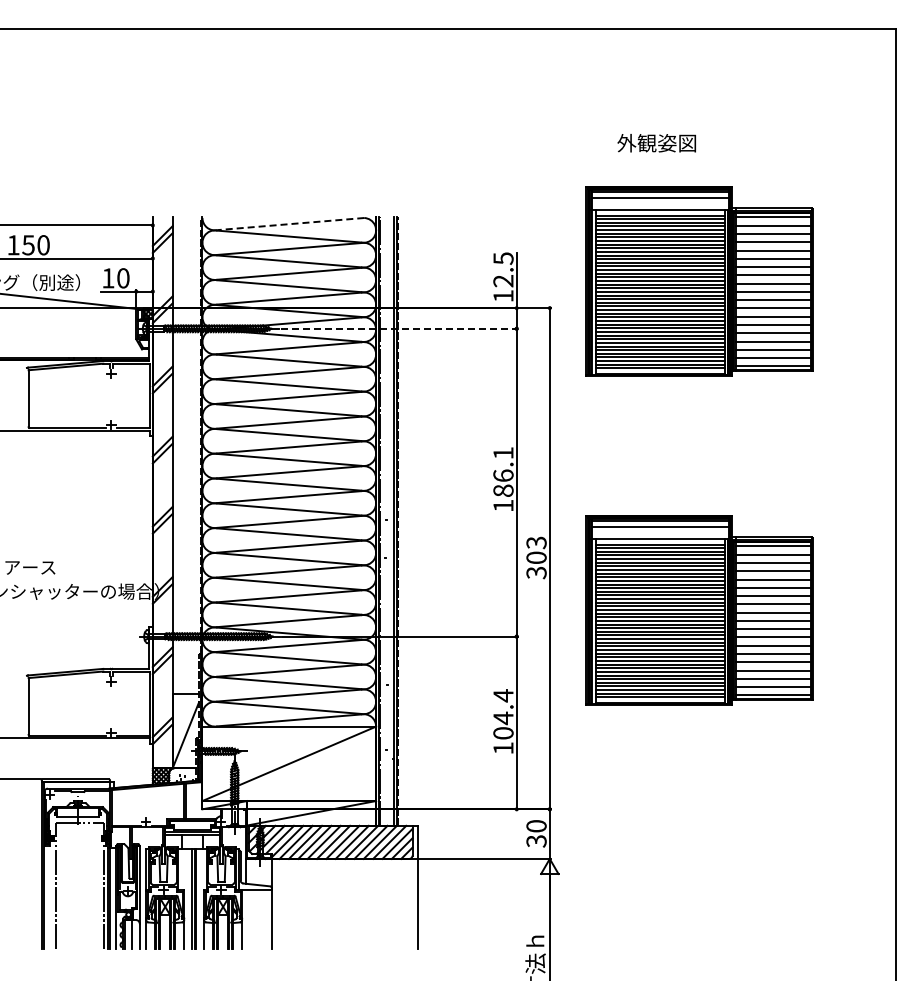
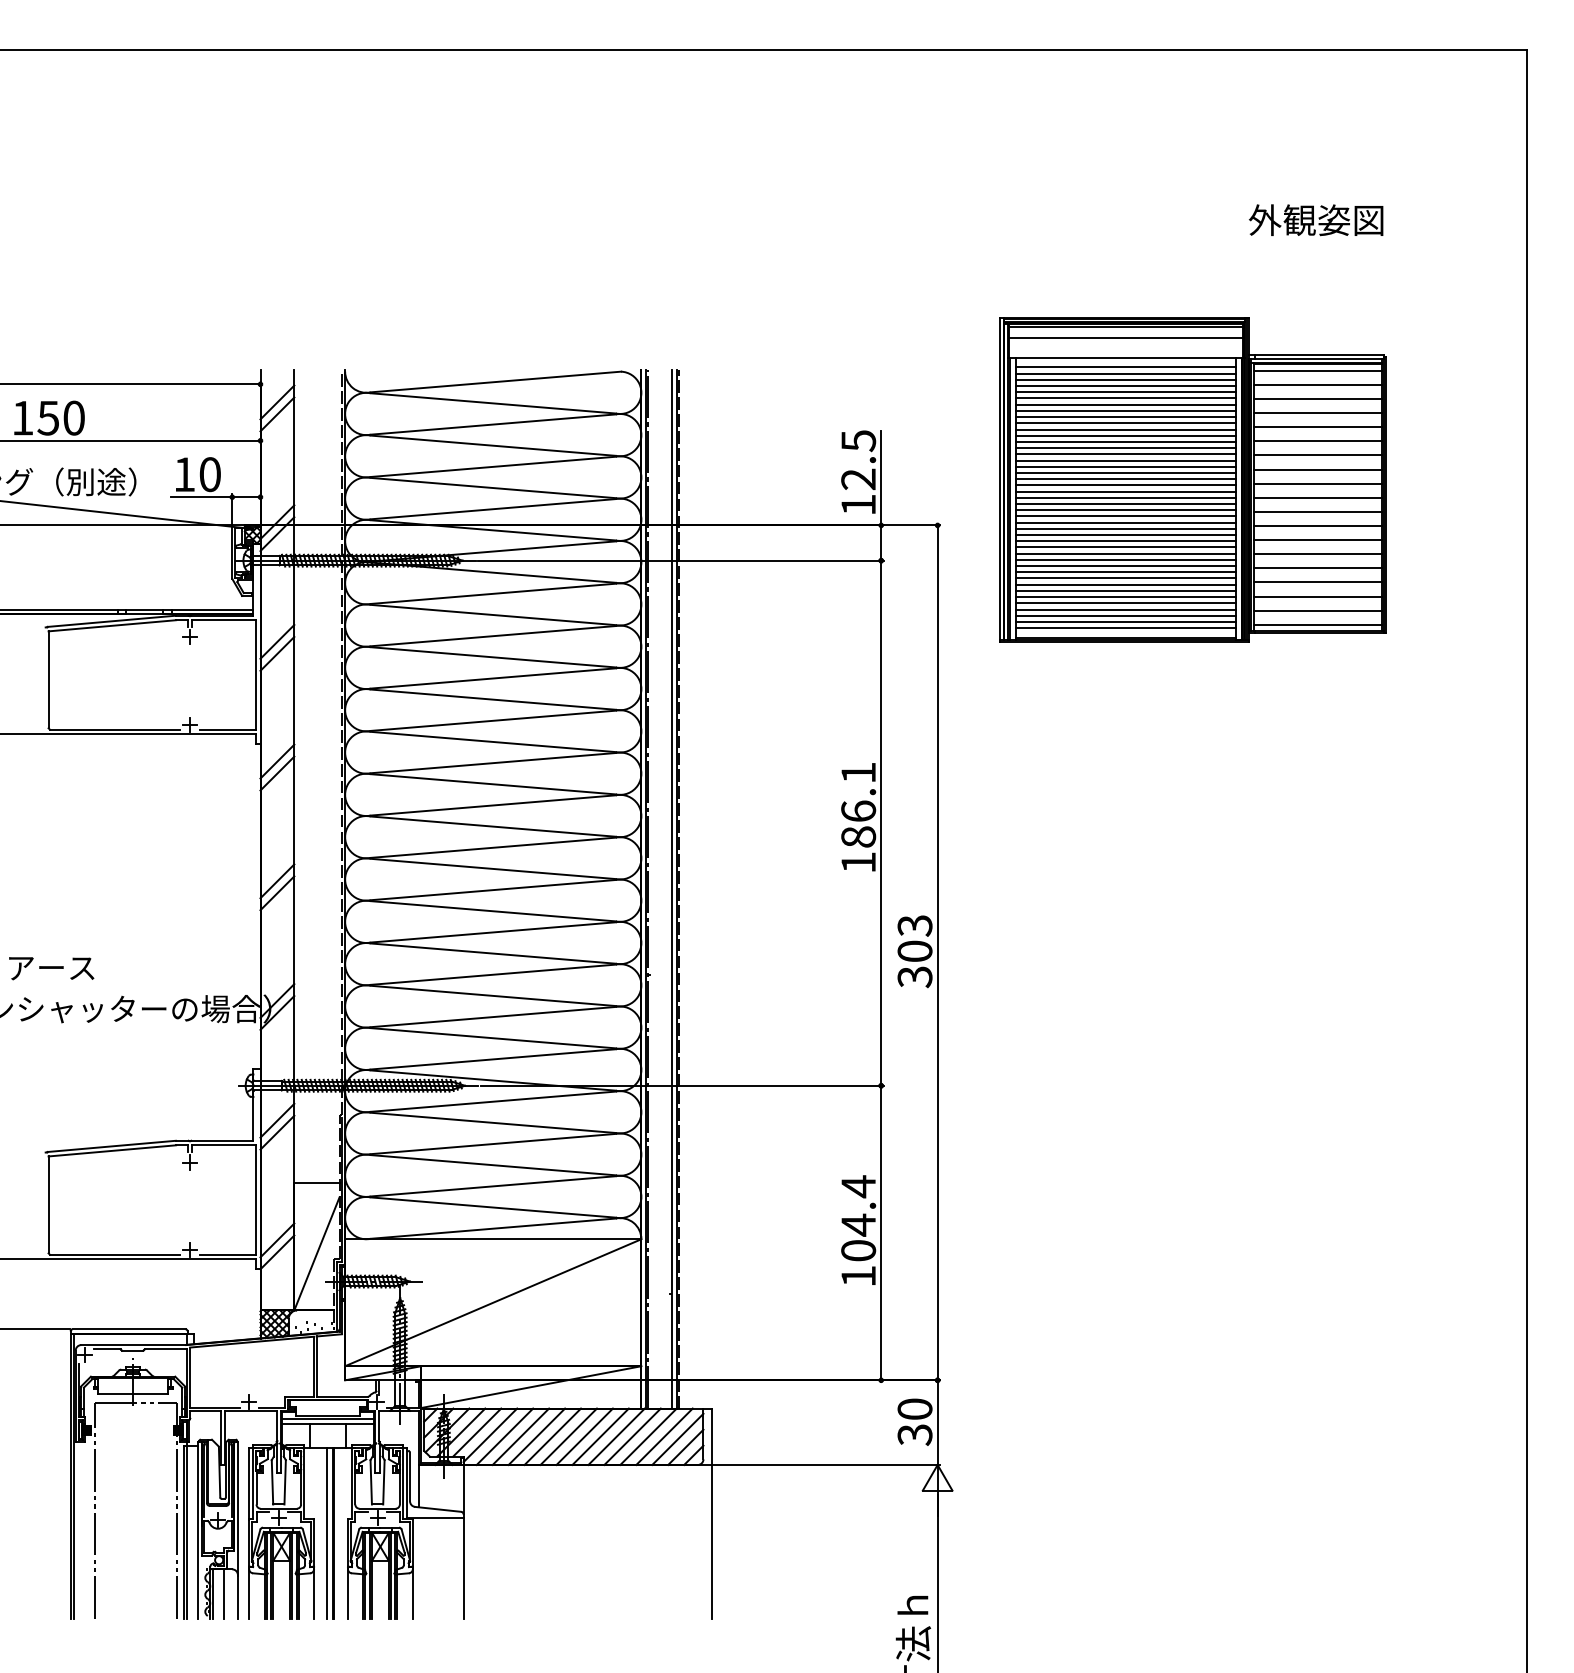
text: (656, 143) -> (1315, 220), moved
line: (290, 224) -> (495, 382), dashed -> solid
line: (399, 328) -> (681, 560), dashed -> solid
part: (699, 610) -> (1192, 1041), removed

